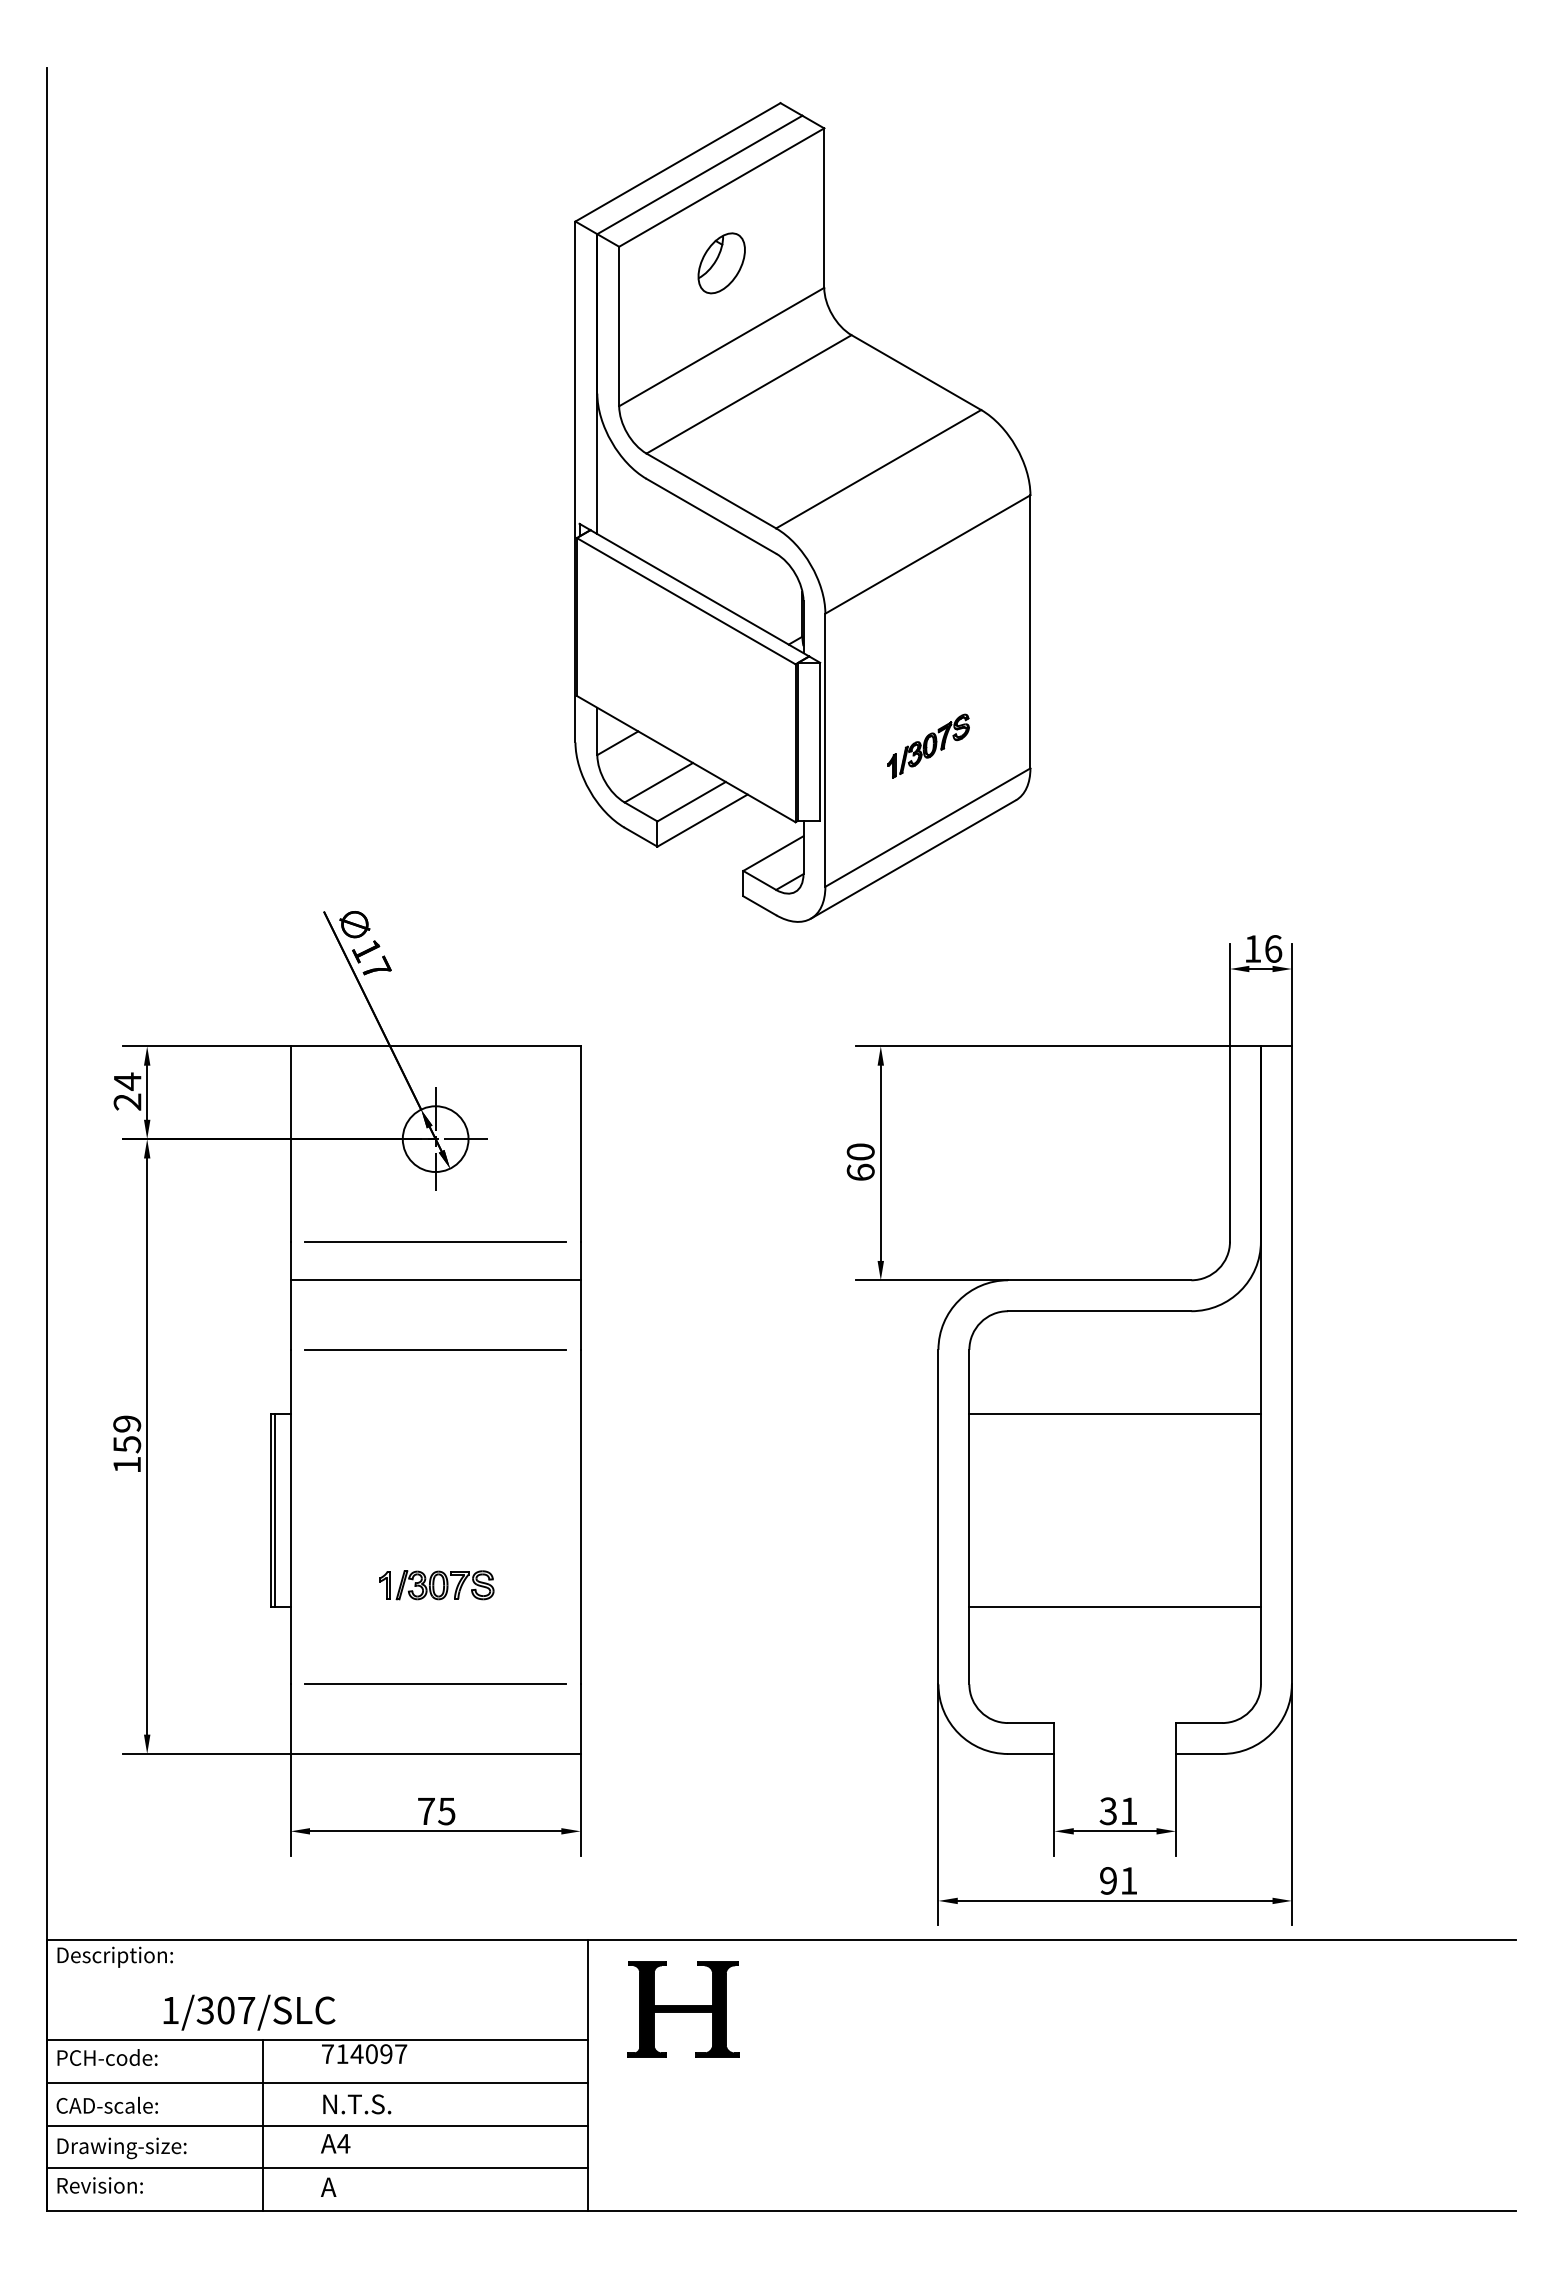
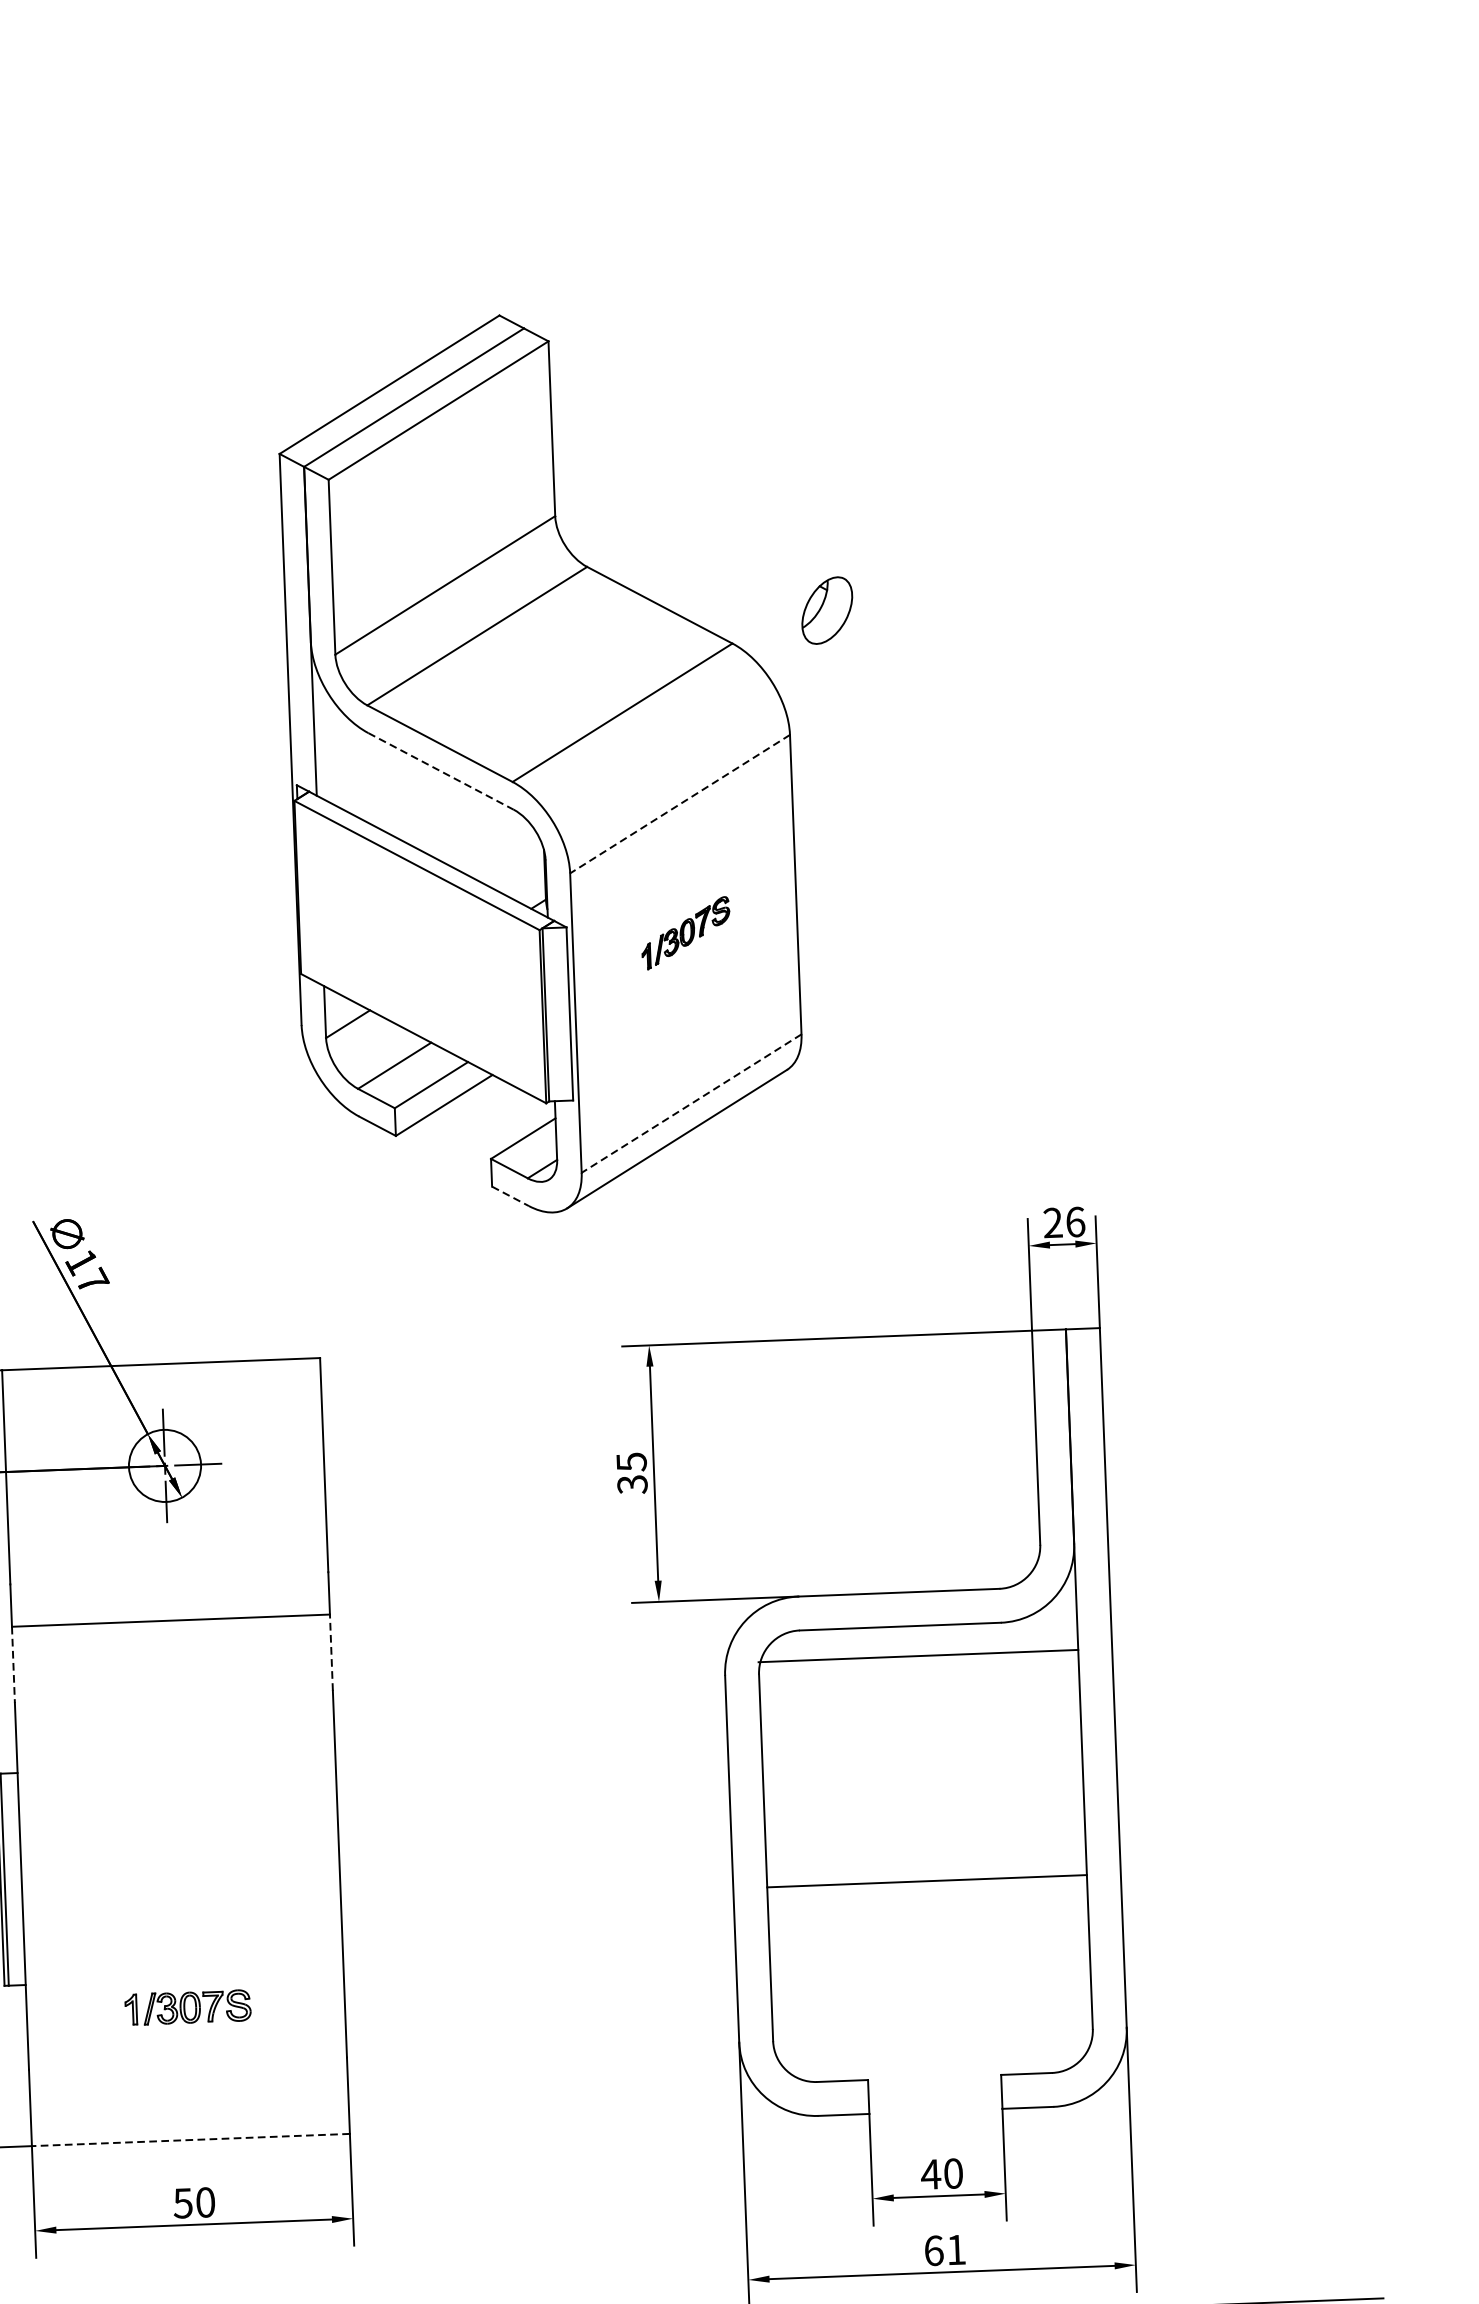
part: (721, 263) -> (827, 610), moved
line: (711, 516) -> (441, 771), solid -> dashed
line: (927, 554) -> (679, 804), solid -> dashed
part: (928, 745) -> (685, 932), moved
line: (927, 827) -> (691, 1103), solid -> dashed
line: (759, 905) -> (510, 1196), solid -> dashed
text: (1252, 948) -> (1052, 1222), 16 -> 26
text: (860, 1162) -> (631, 1473), 60 -> 35
line: (435, 1241) -> (169, 1578), removed
line: (290, 1315) -> (13, 1665), solid -> dashed
line: (580, 1315) -> (331, 1653), solid -> dashed
line: (435, 1349) -> (173, 1696), removed
line: (1114, 1413) -> (917, 1655), moved
part: (436, 1585) -> (187, 2007), moved
line: (1114, 1607) -> (926, 1881), moved
line: (435, 1684) -> (187, 2063), removed
line: (435, 1753) -> (190, 2139), solid -> dashed
text: (436, 1811) -> (194, 2203), 75 -> 50
text: (1118, 1811) -> (941, 2174), 31 -> 40
text: (1108, 1880) -> (933, 2250), 91 -> 61

